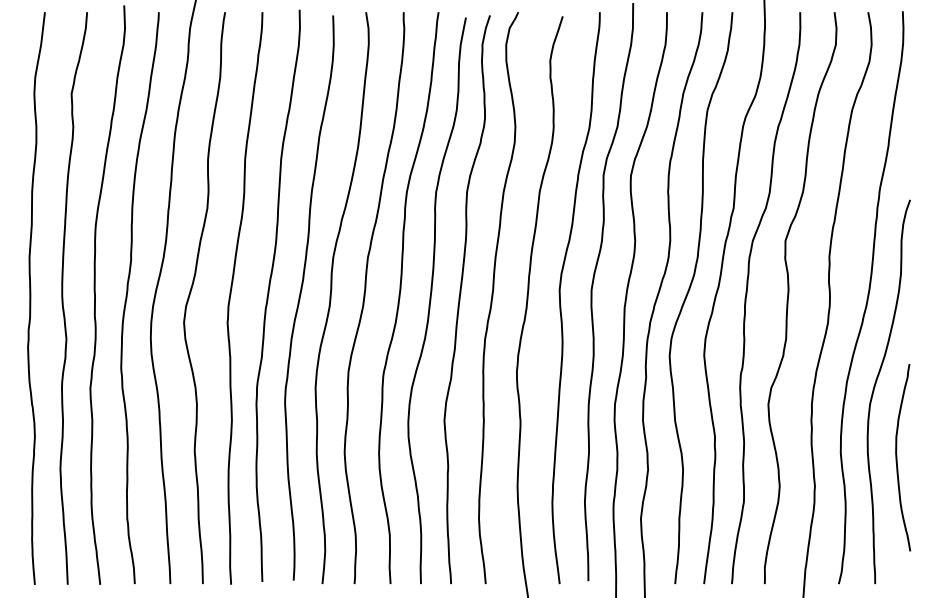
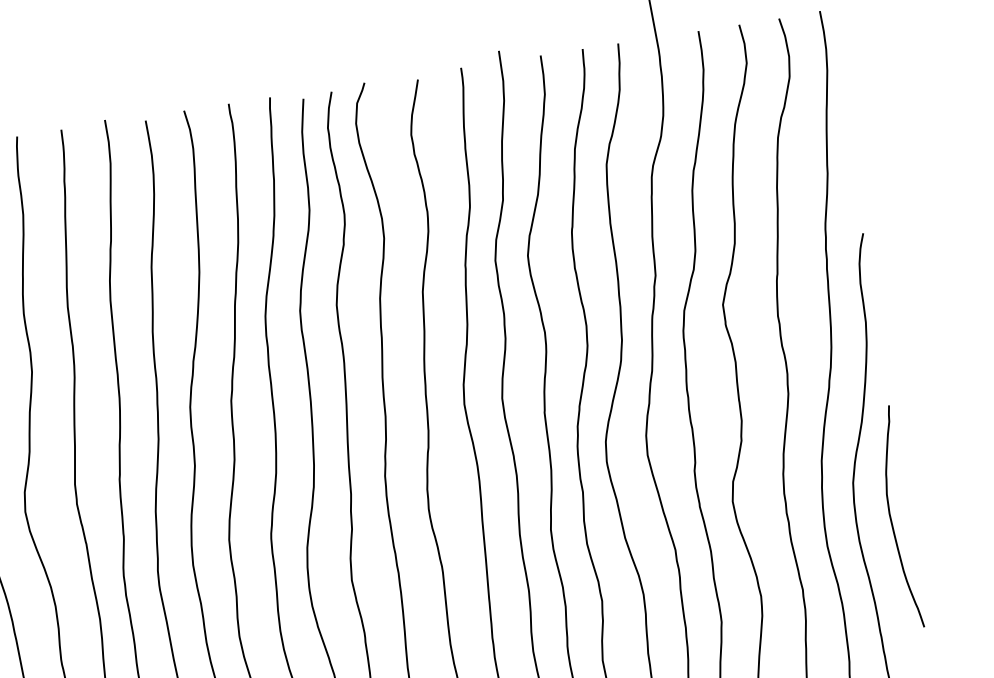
curve: (897, 457) -> (891, 518), moved

